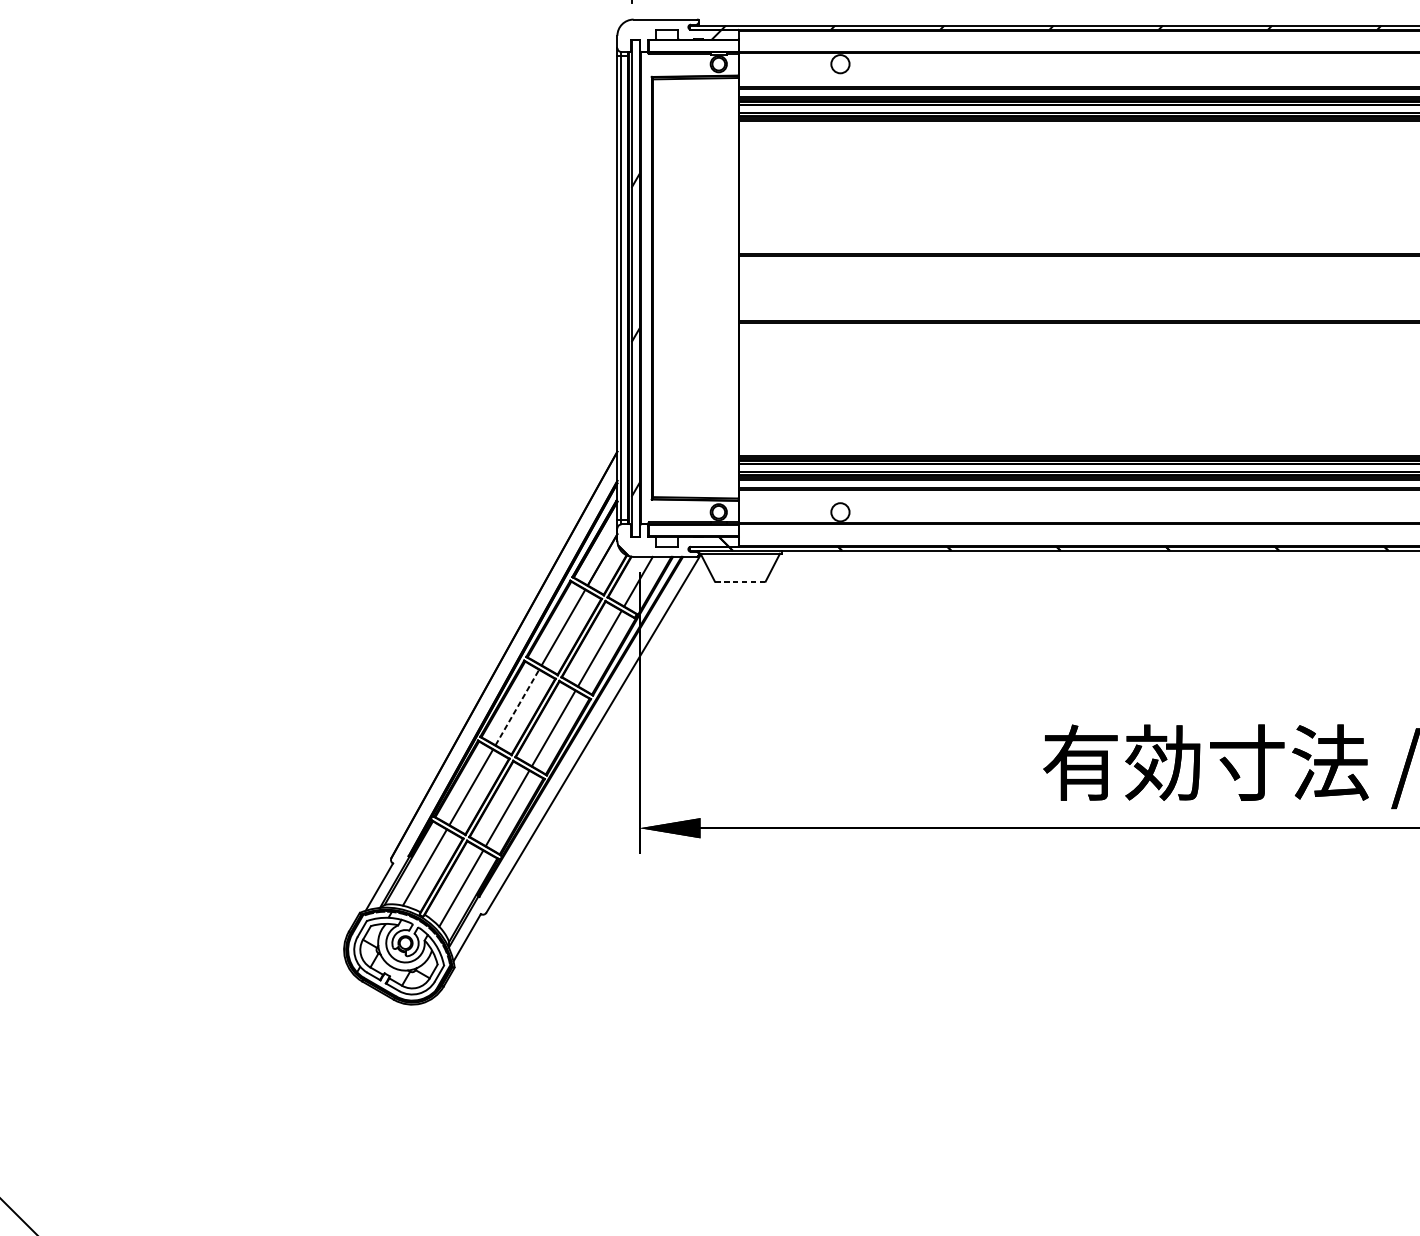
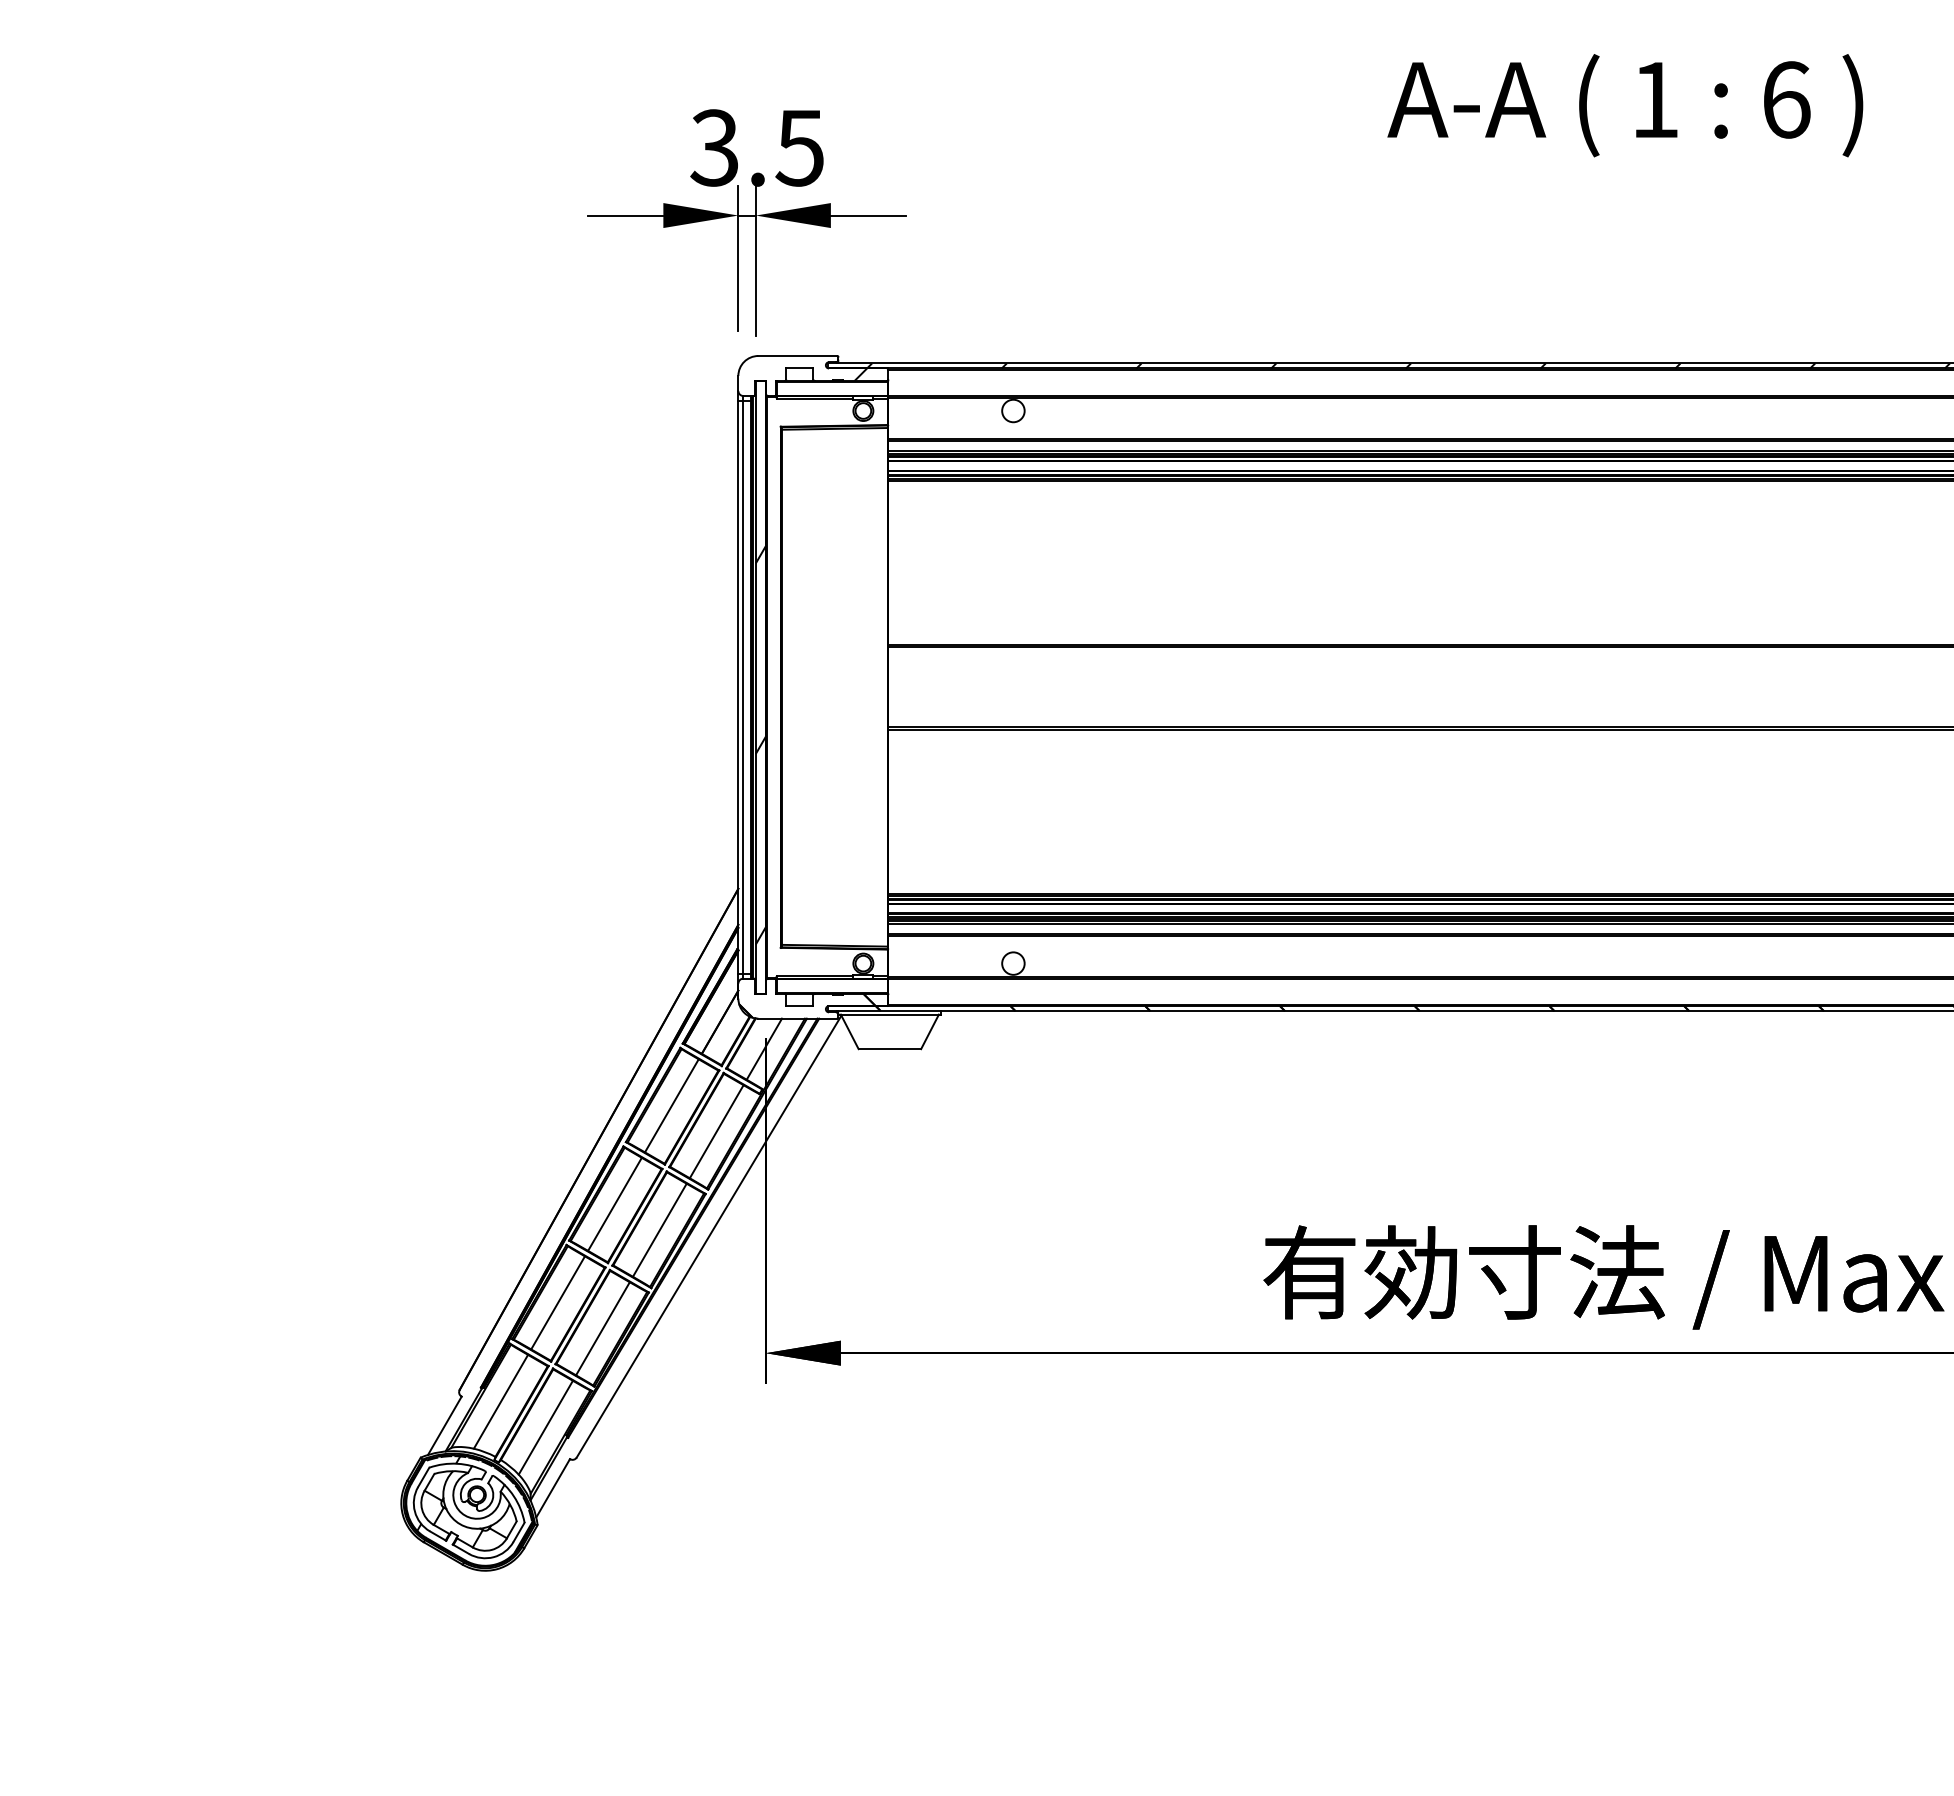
line: (740, 581) -> (890, 1049), dashed -> solid
line: (516, 707) -> (614, 1204), dashed -> solid

